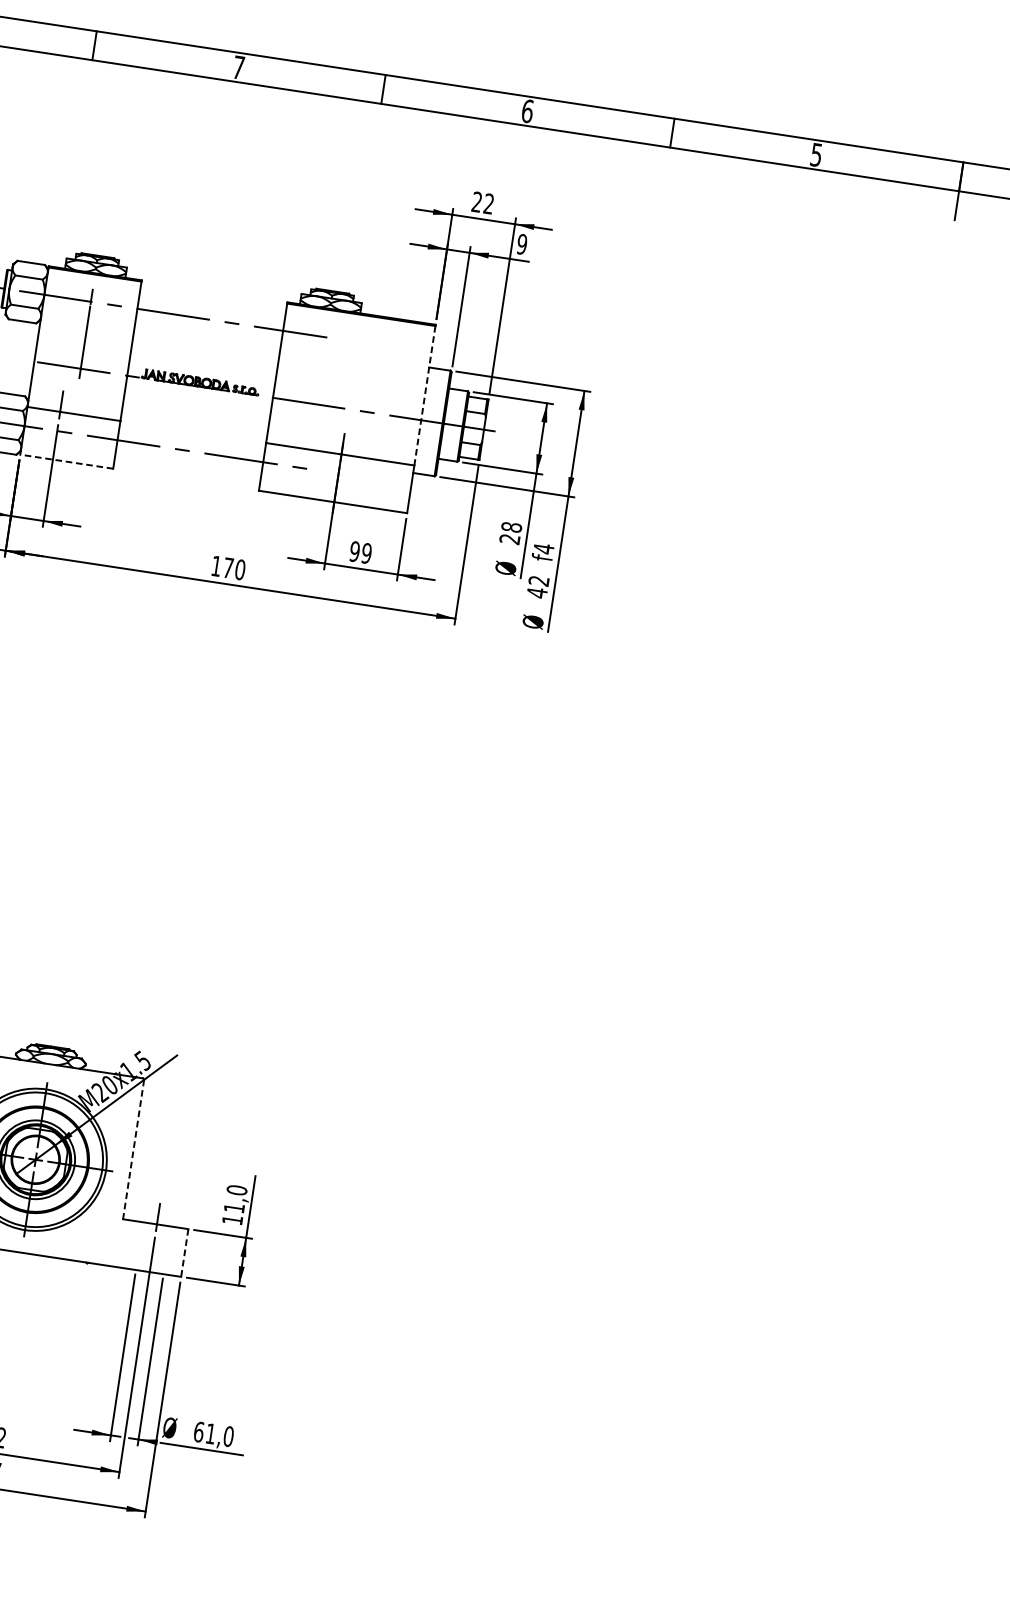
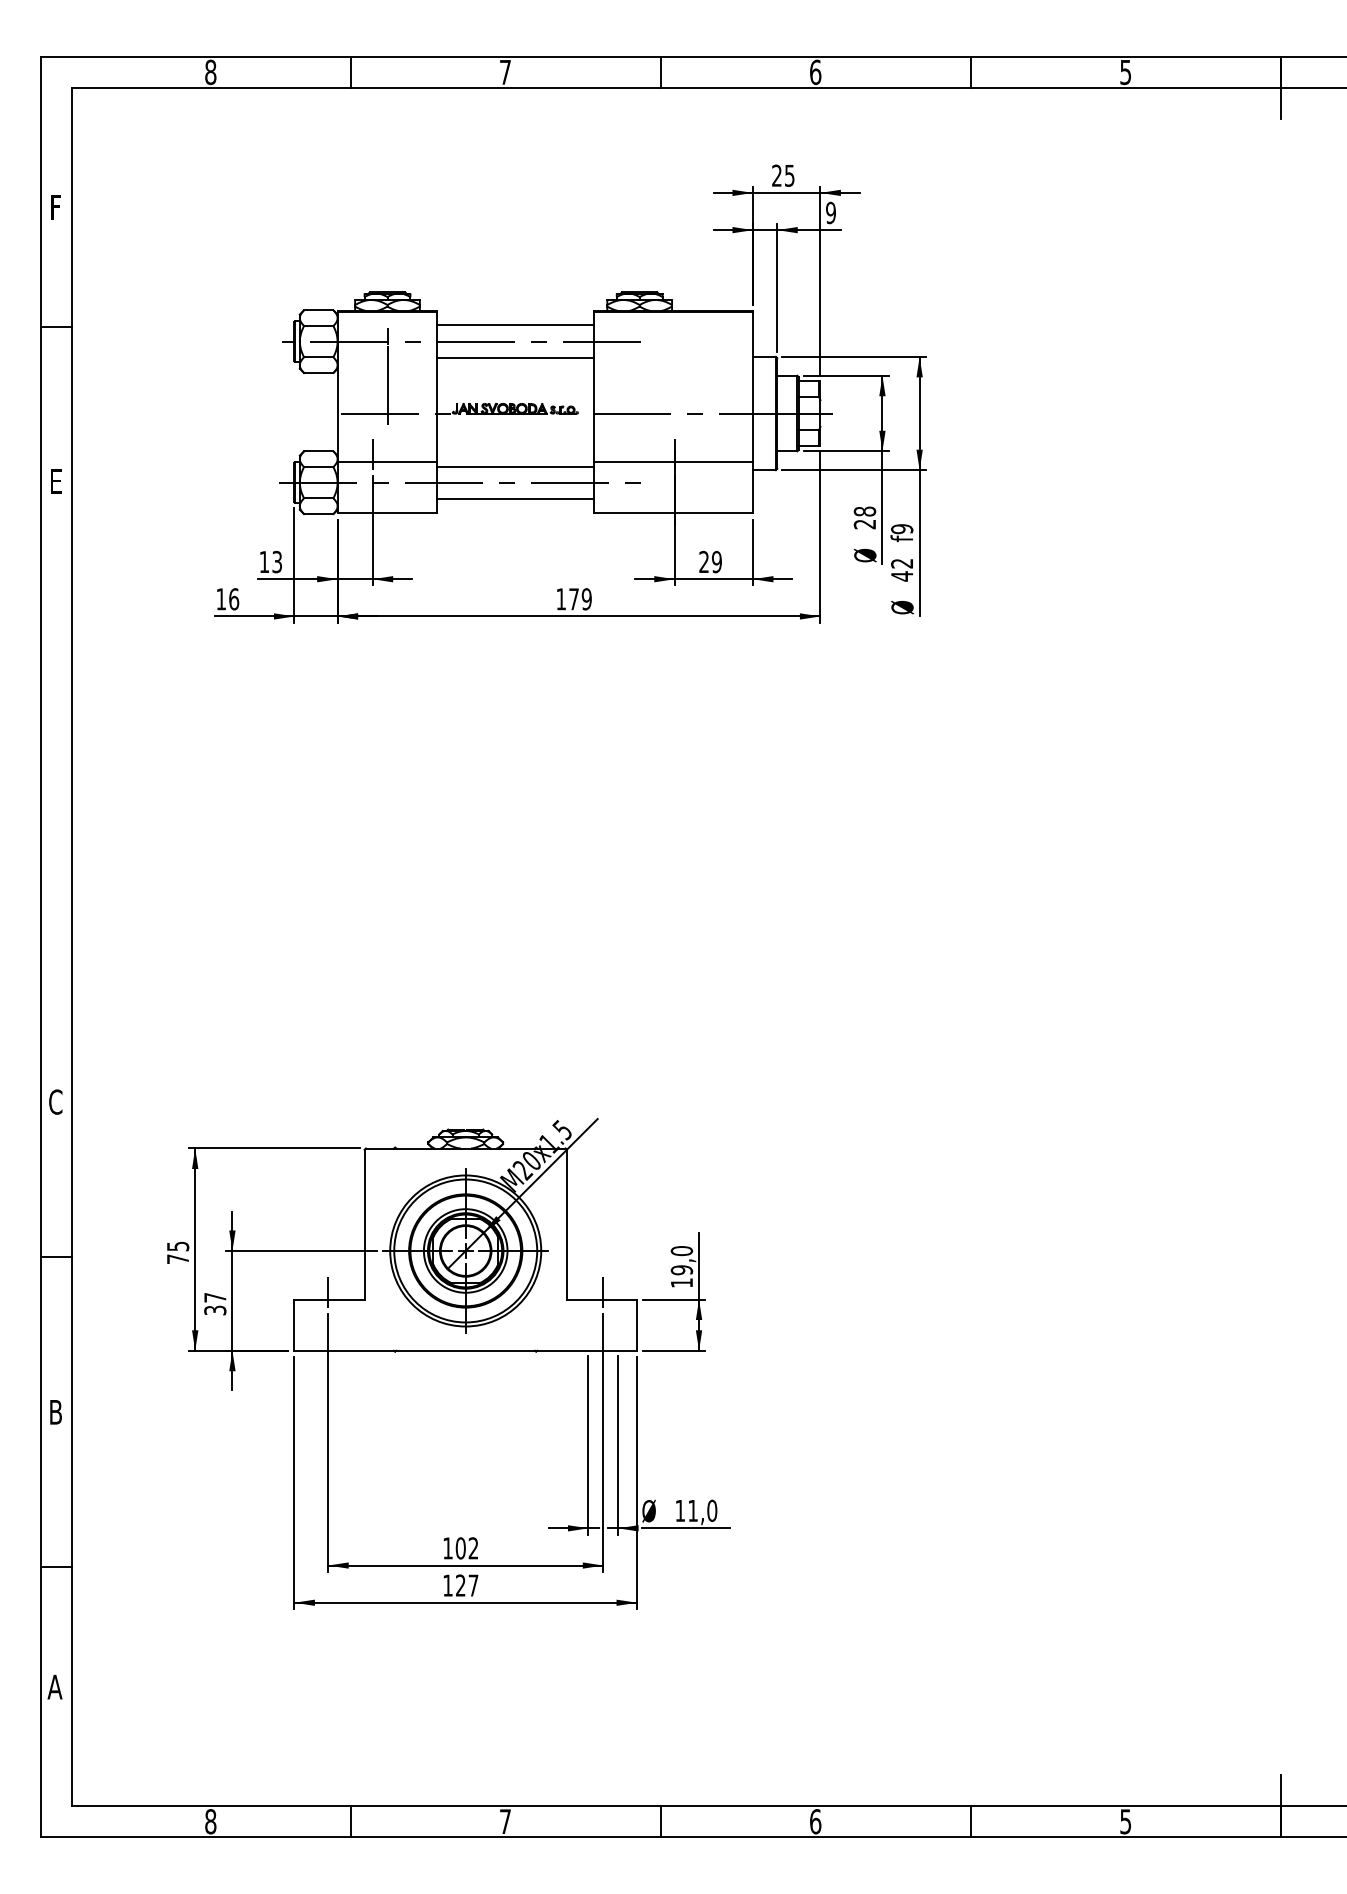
text: (488, 203) -> (789, 175), 22 -> 25
line: (212, 304) -> (515, 325), added
line: (207, 334) -> (515, 357), added
line: (424, 395) -> (752, 387), dashed -> solid
line: (192, 436) -> (515, 466), added
line: (66, 461) -> (387, 513), dashed -> solid
line: (188, 465) -> (515, 498), added
text: (544, 548) -> (902, 528), f4 -> f9
text: (355, 552) -> (704, 562), 99 -> 29
text: (239, 570) -> (586, 599), 170 -> 179
line: (133, 1149) -> (566, 1224), dashed -> solid
text: (233, 1208) -> (681, 1270), 11,0 -> 19,0
line: (185, 1253) -> (637, 1325), dashed -> solid
text: (199, 1431) -> (680, 1510), 61,0 -> 11,0

